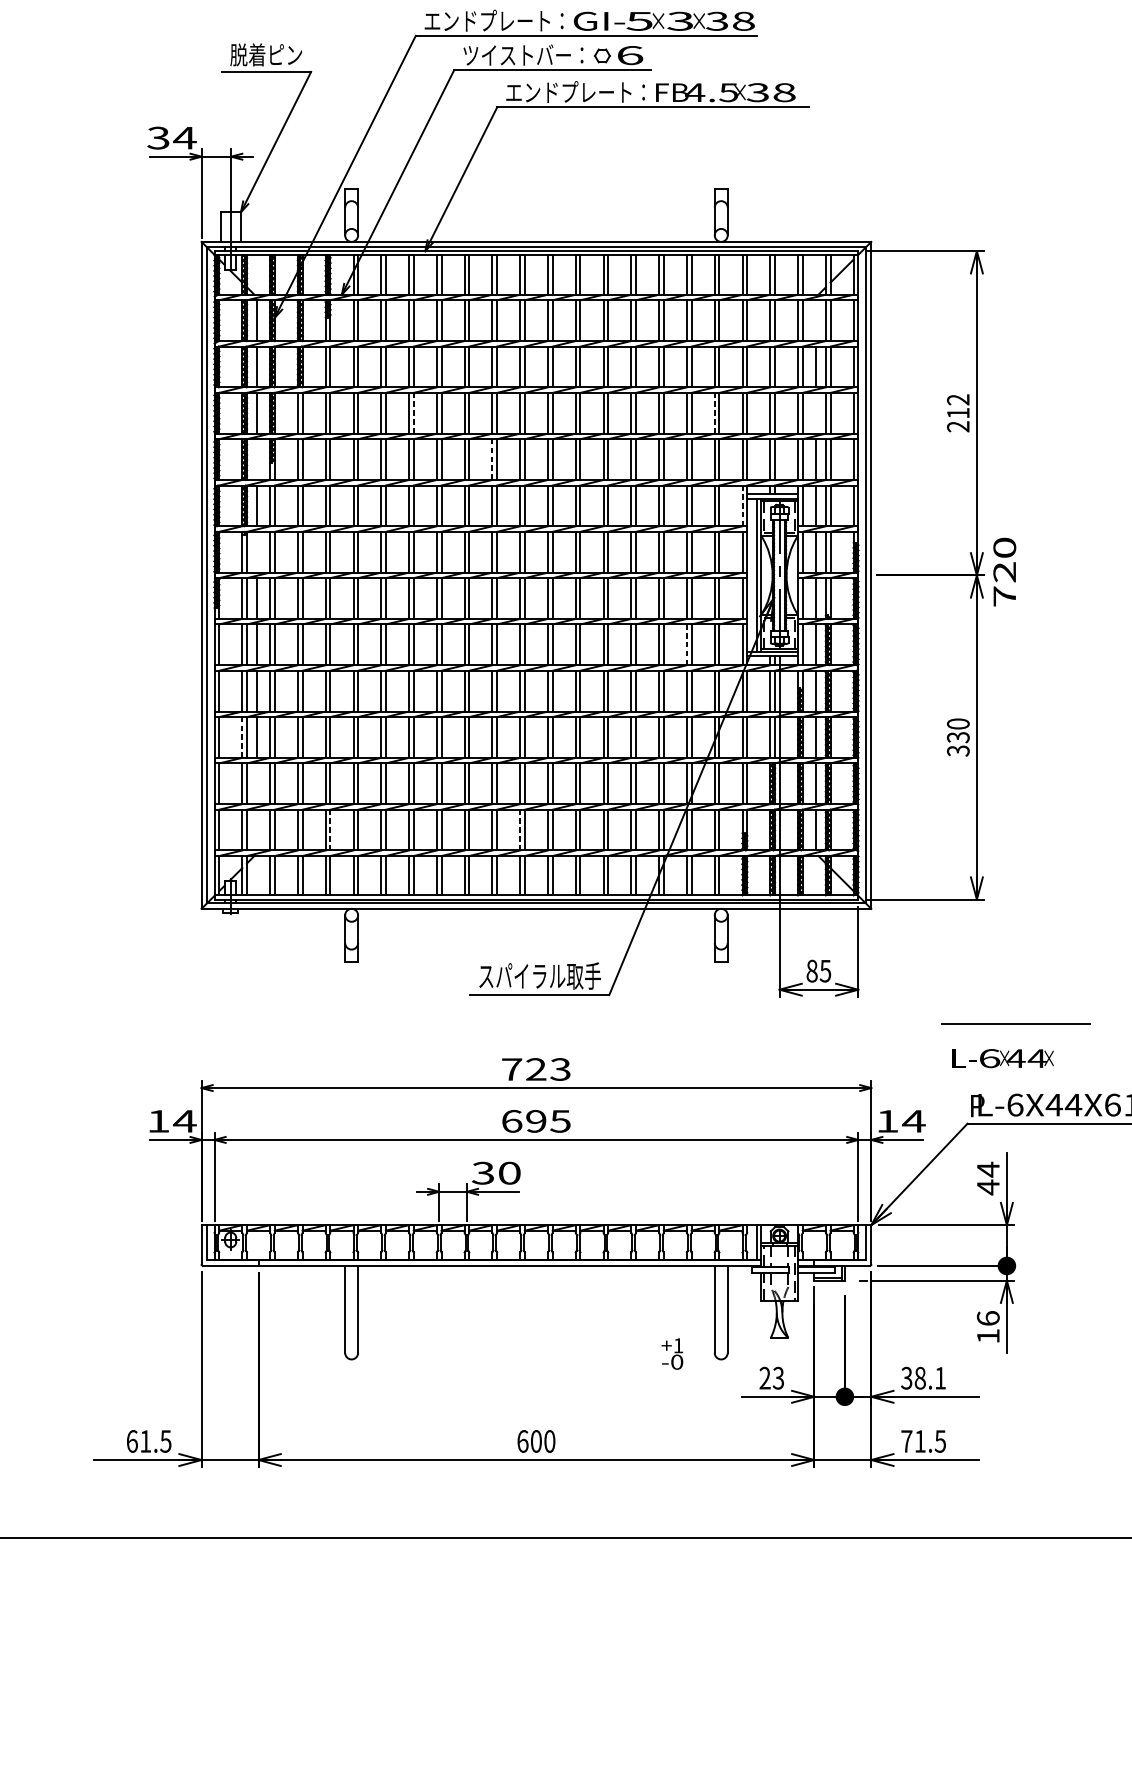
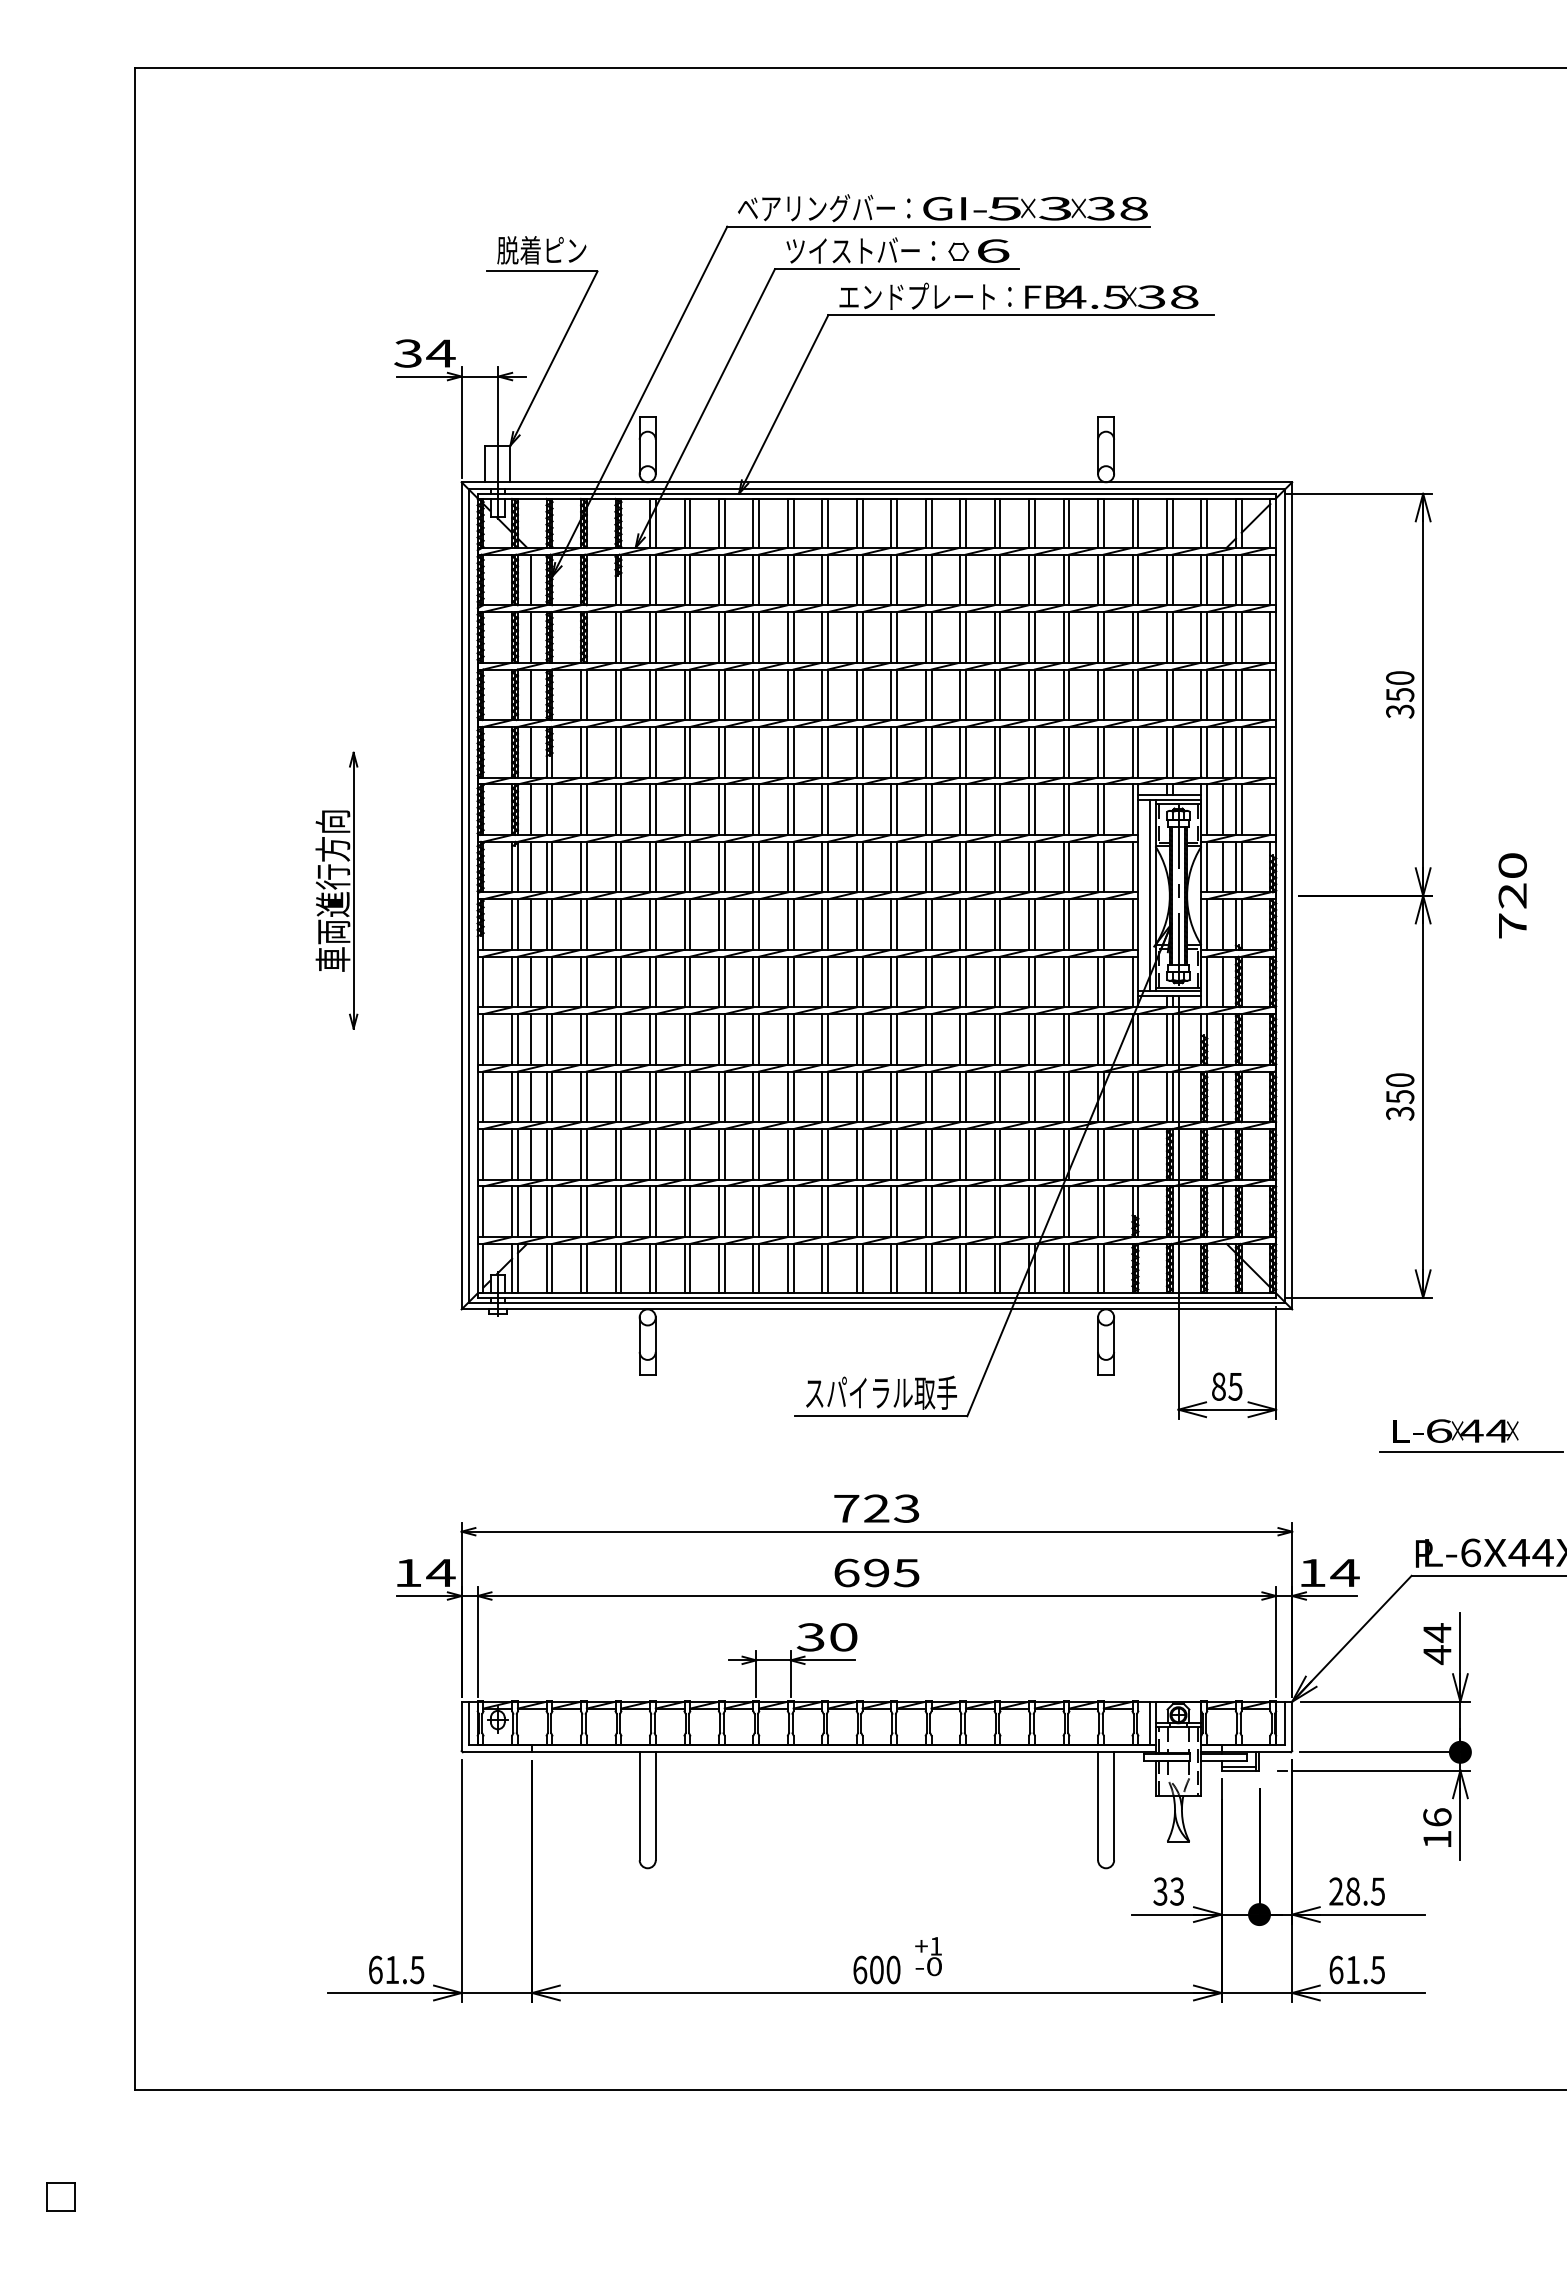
text: (487, 21) -> (816, 208), エンドプレート： -> ベアリングバー：
line: (815, 320) -> (1223, 579), added
line: (413, 413) -> (724, 694), dashed -> solid
line: (715, 413) -> (1098, 694), dashed -> solid
line: (815, 413) -> (1223, 694), added
text: (958, 413) -> (1400, 694), 212 -> 350
line: (257, 459) -> (530, 751), added
line: (492, 459) -> (822, 751), dashed -> solid
line: (742, 505) -> (1132, 809), dashed -> solid
line: (257, 551) -> (530, 866), added
part: (100, 571) -> (336, 890), added
text: (1004, 571) -> (1512, 895), moved
line: (686, 644) -> (1063, 981), dashed -> solid
line: (242, 737) -> (512, 1096), dashed -> solid
text: (957, 737) -> (1399, 1096), 330 -> 350
line: (257, 783) -> (530, 1154), added
line: (257, 829) -> (530, 1211), added
line: (330, 829) -> (621, 1211), dashed -> solid
line: (519, 829) -> (856, 1211), dashed -> solid
text: (1002, 1058) -> (1455, 1430), moved
text: (672, 1353) -> (928, 1956), moved
text: (765, 1378) -> (1160, 1891), 23 -> 33
text: (923, 1378) -> (1356, 1891), 38.1 -> 28.5
text: (907, 1441) -> (1336, 1969), 71.5 -> 61.5

